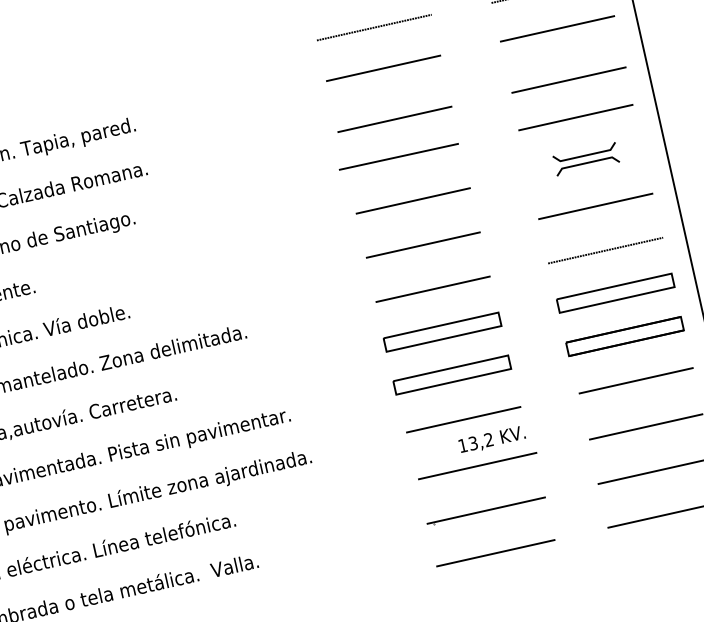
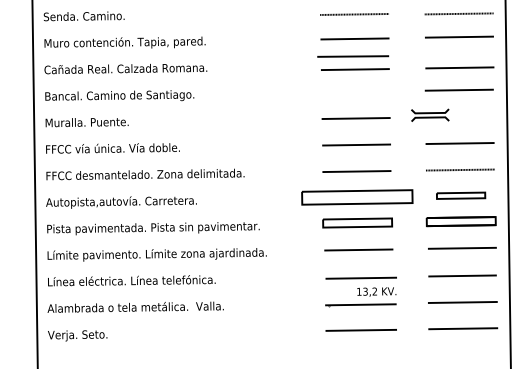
line: (399, 156) -> (353, 56), moved
part: (586, 157) -> (430, 114), moved
part: (614, 293) -> (460, 195), size x0.7
part: (441, 331) -> (356, 196), size x1.6
text: (491, 439) -> (376, 291), moved

